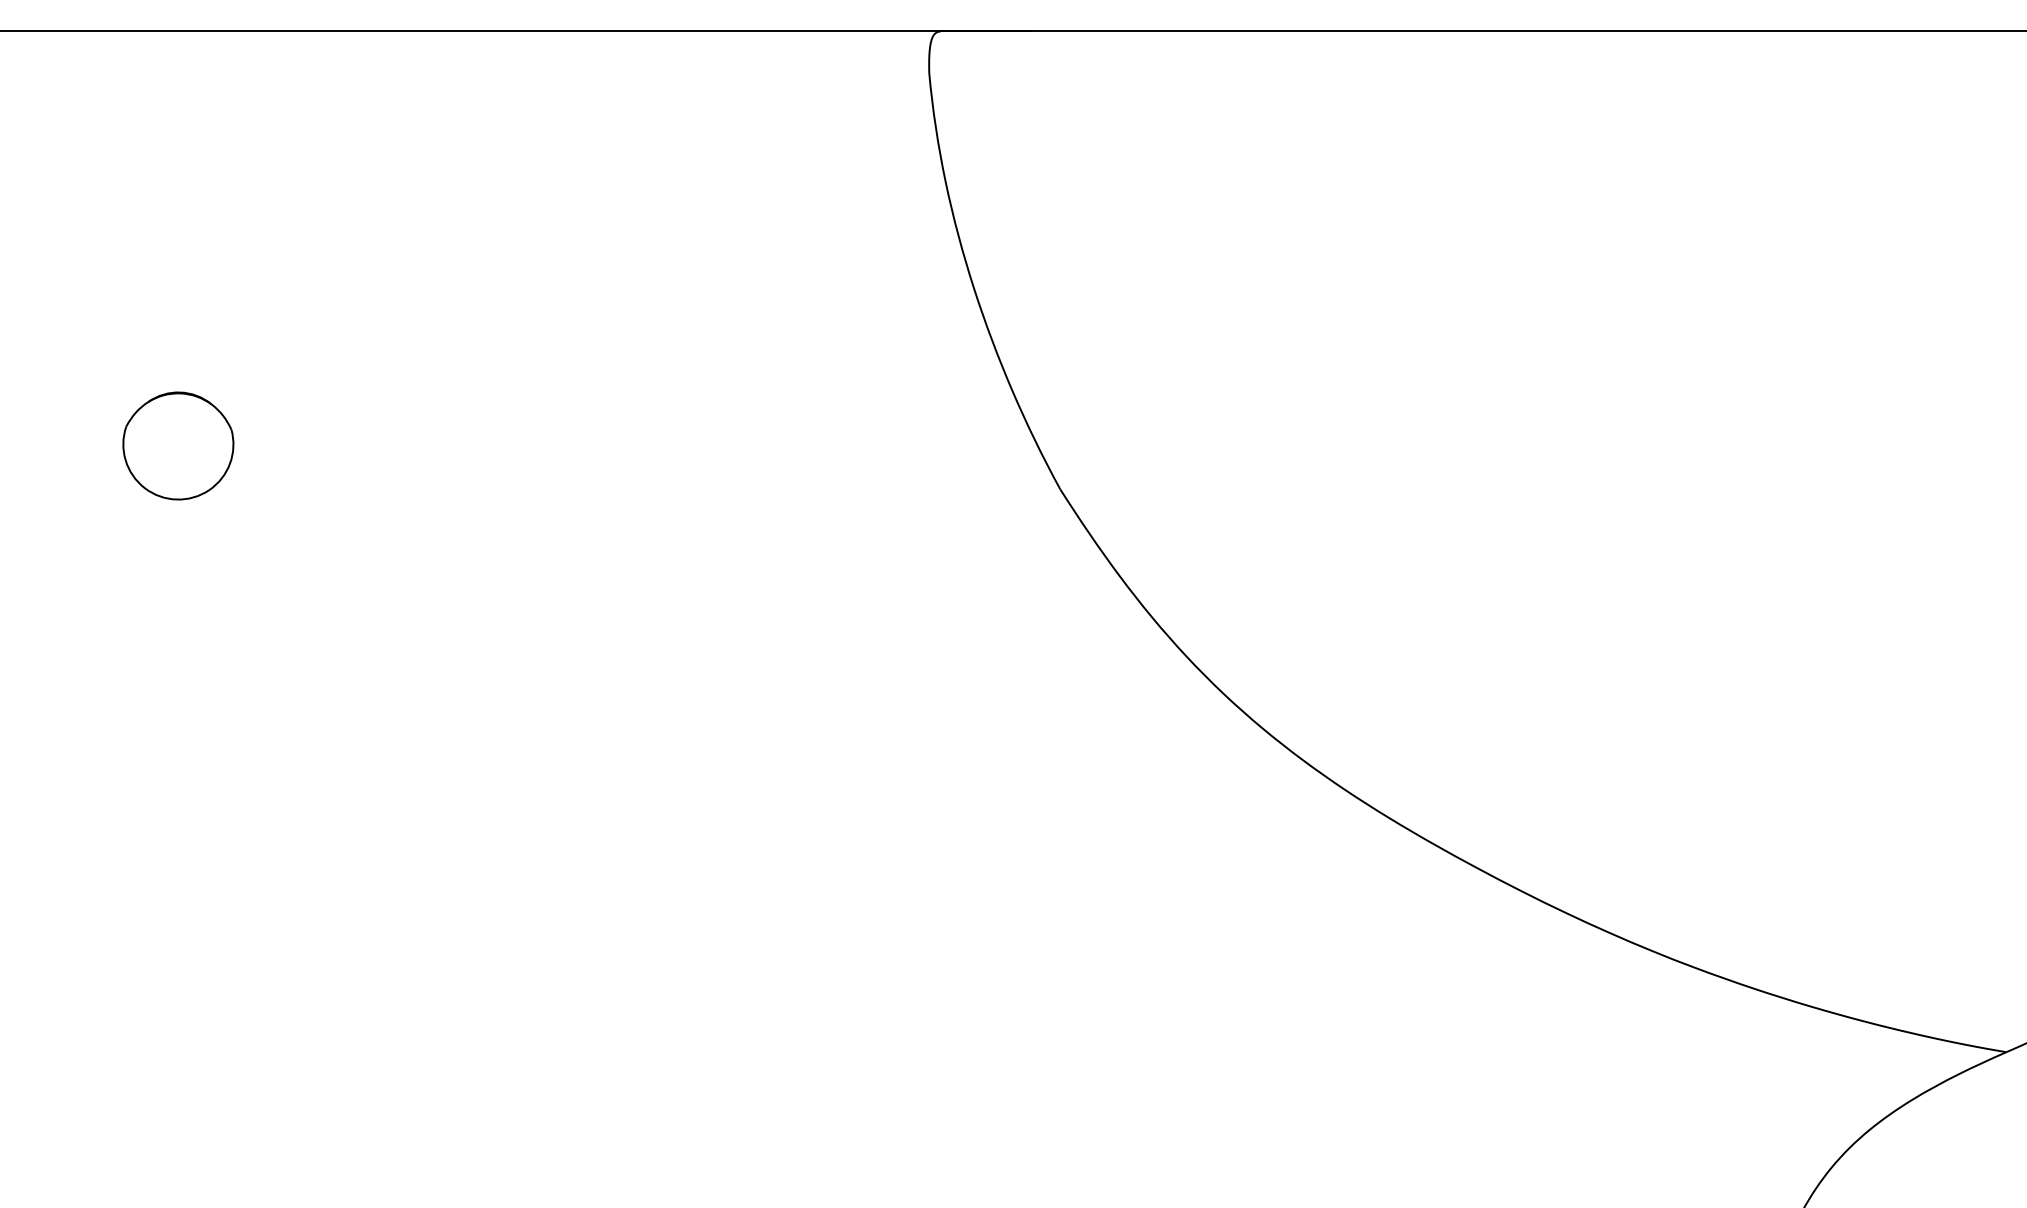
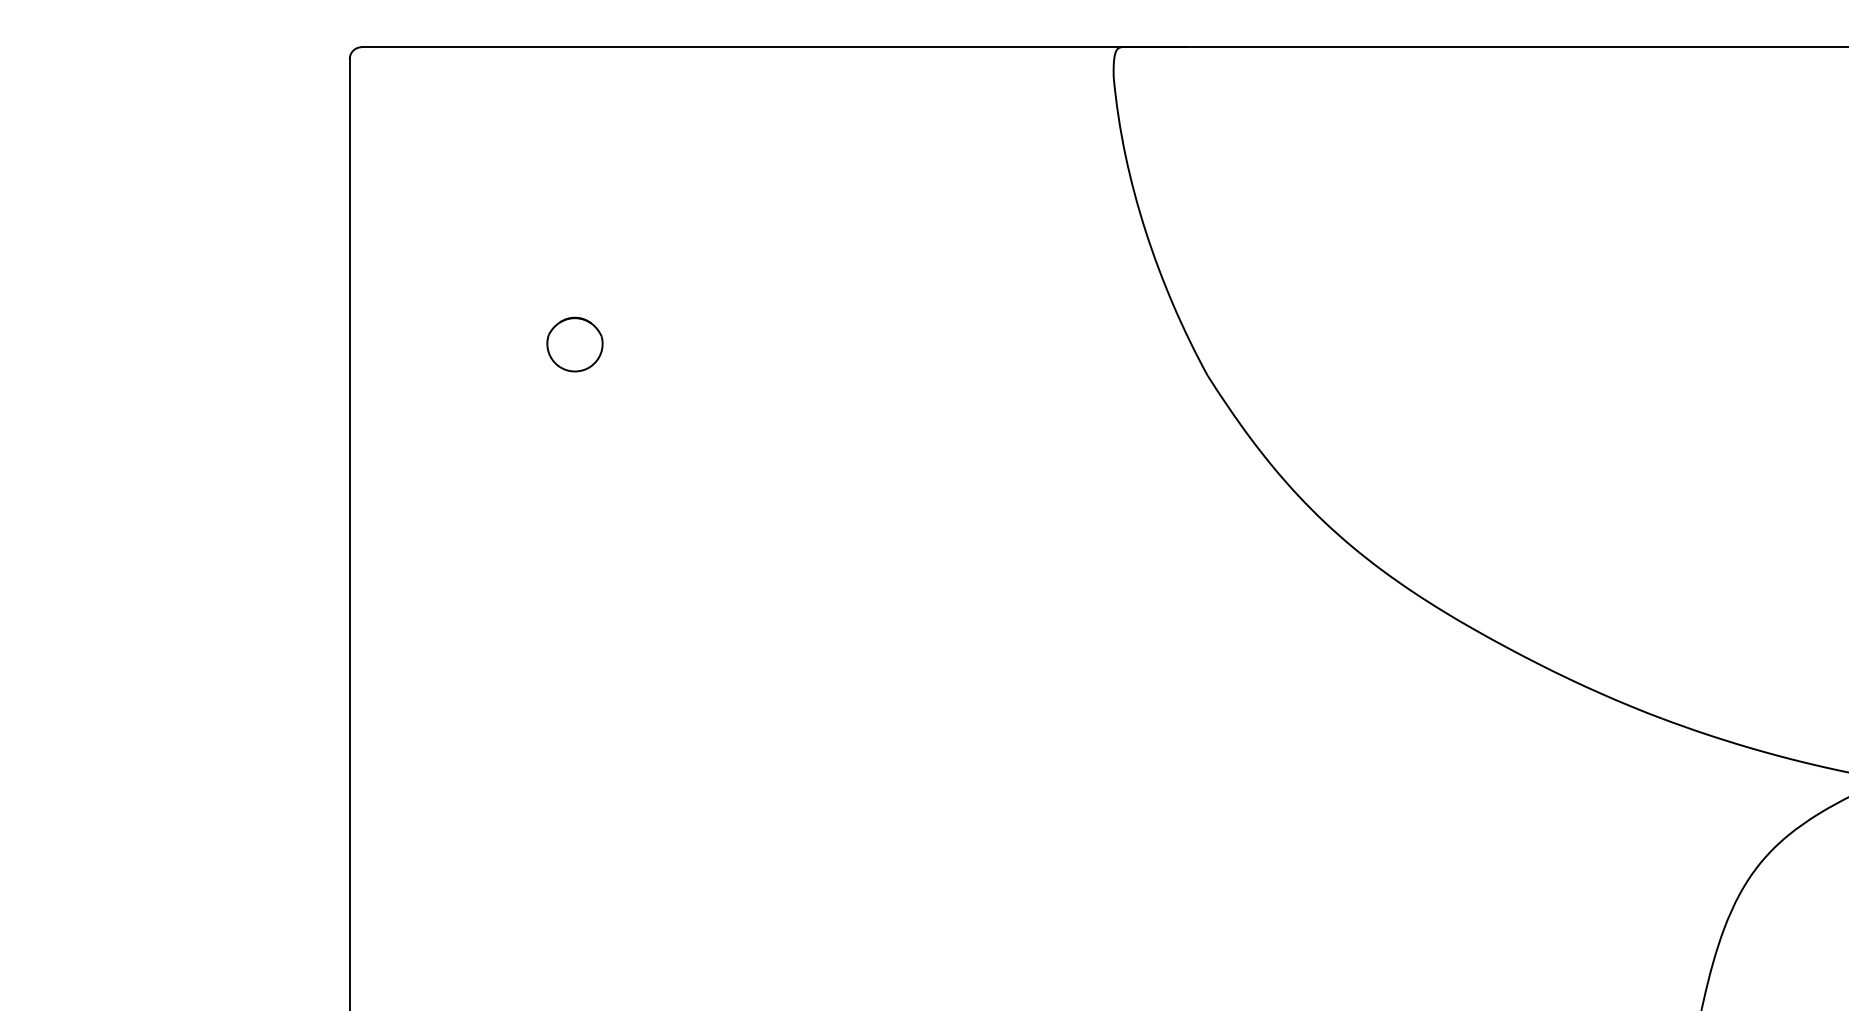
part: (177, 445) -> (574, 344), size x0.7

